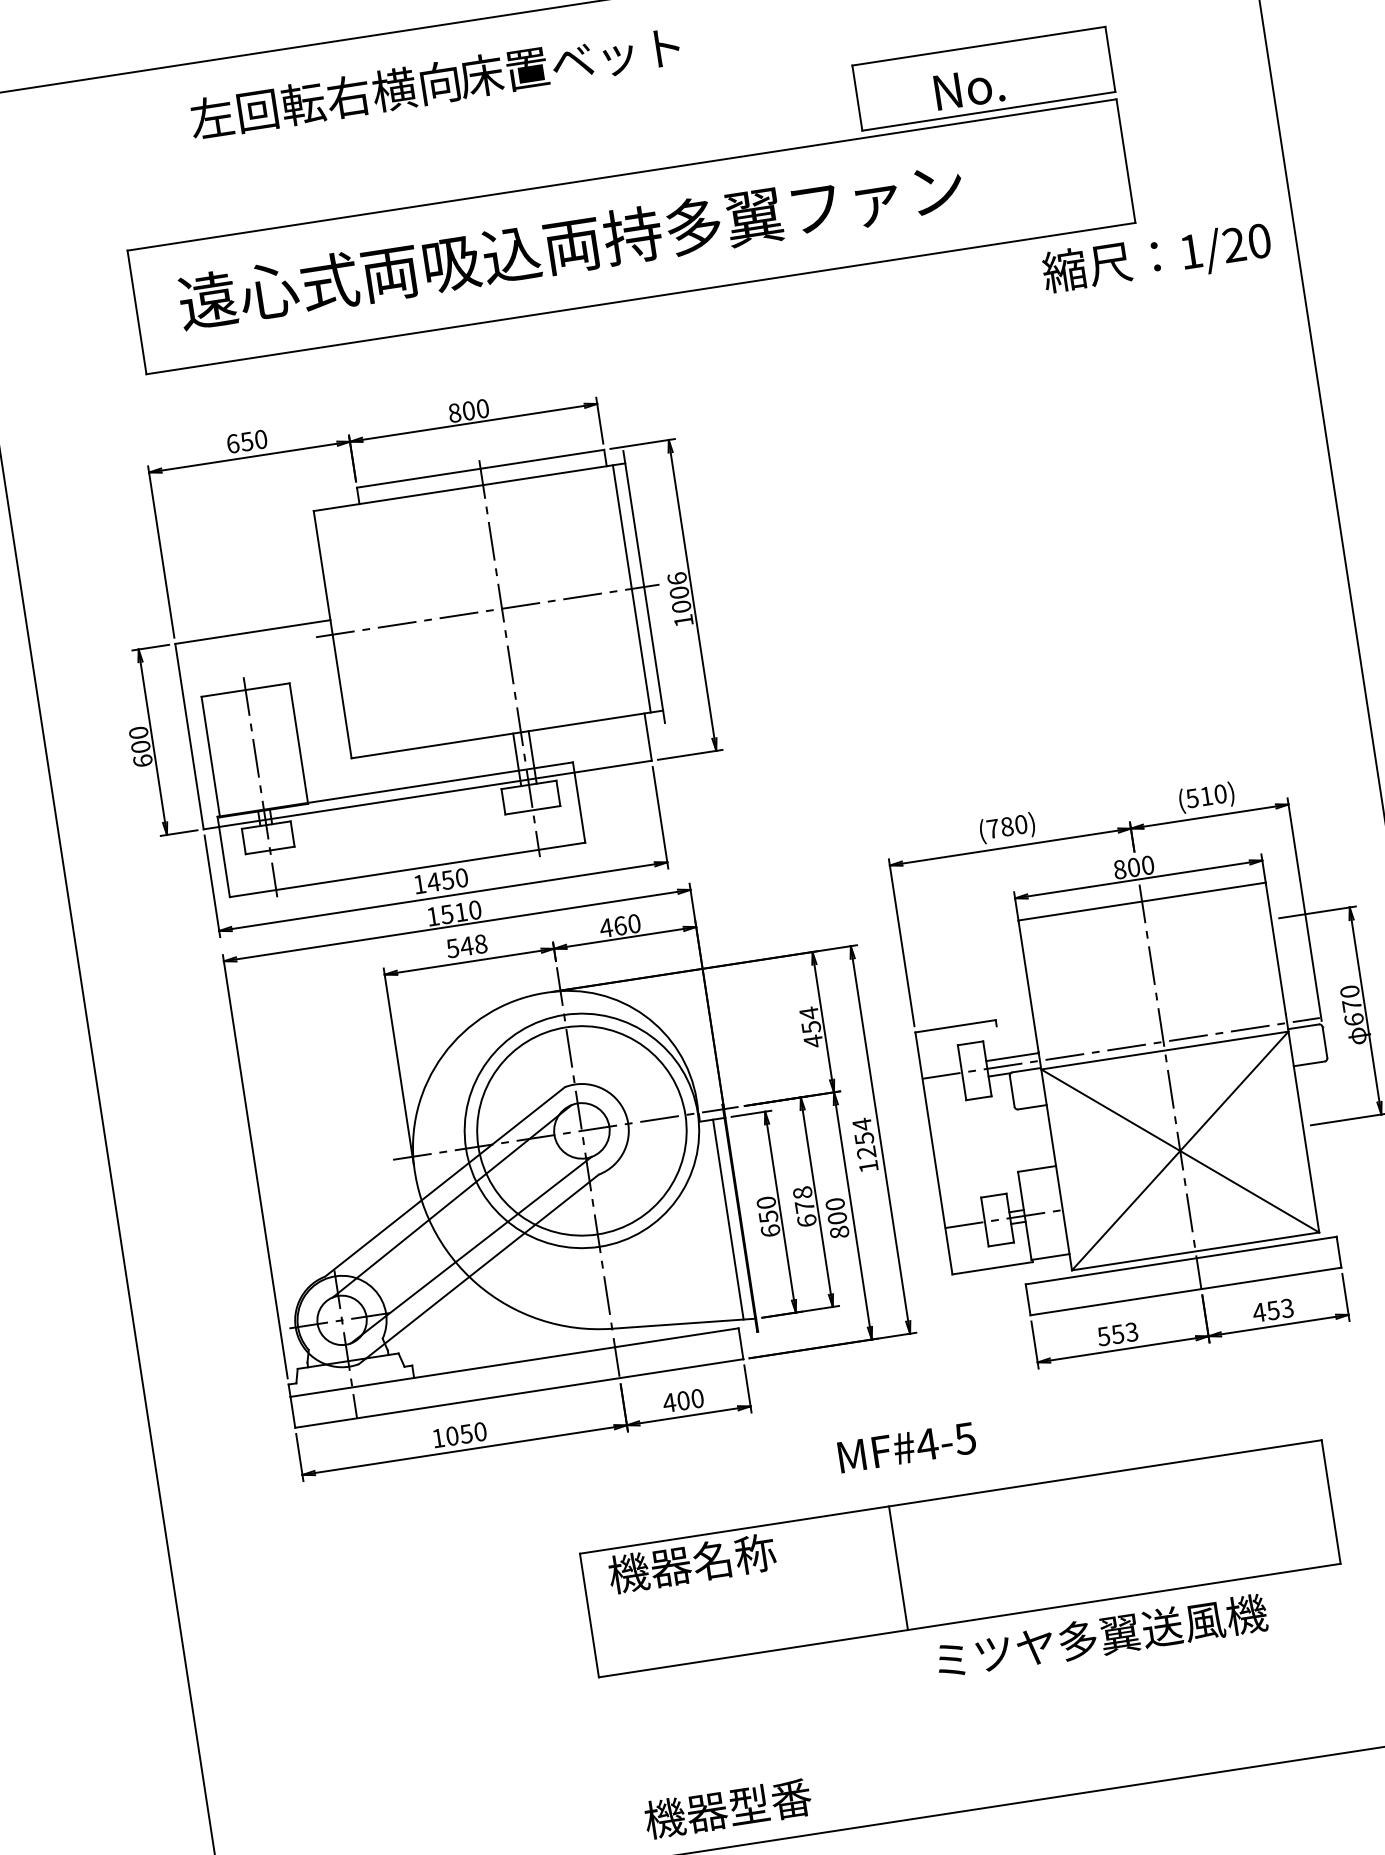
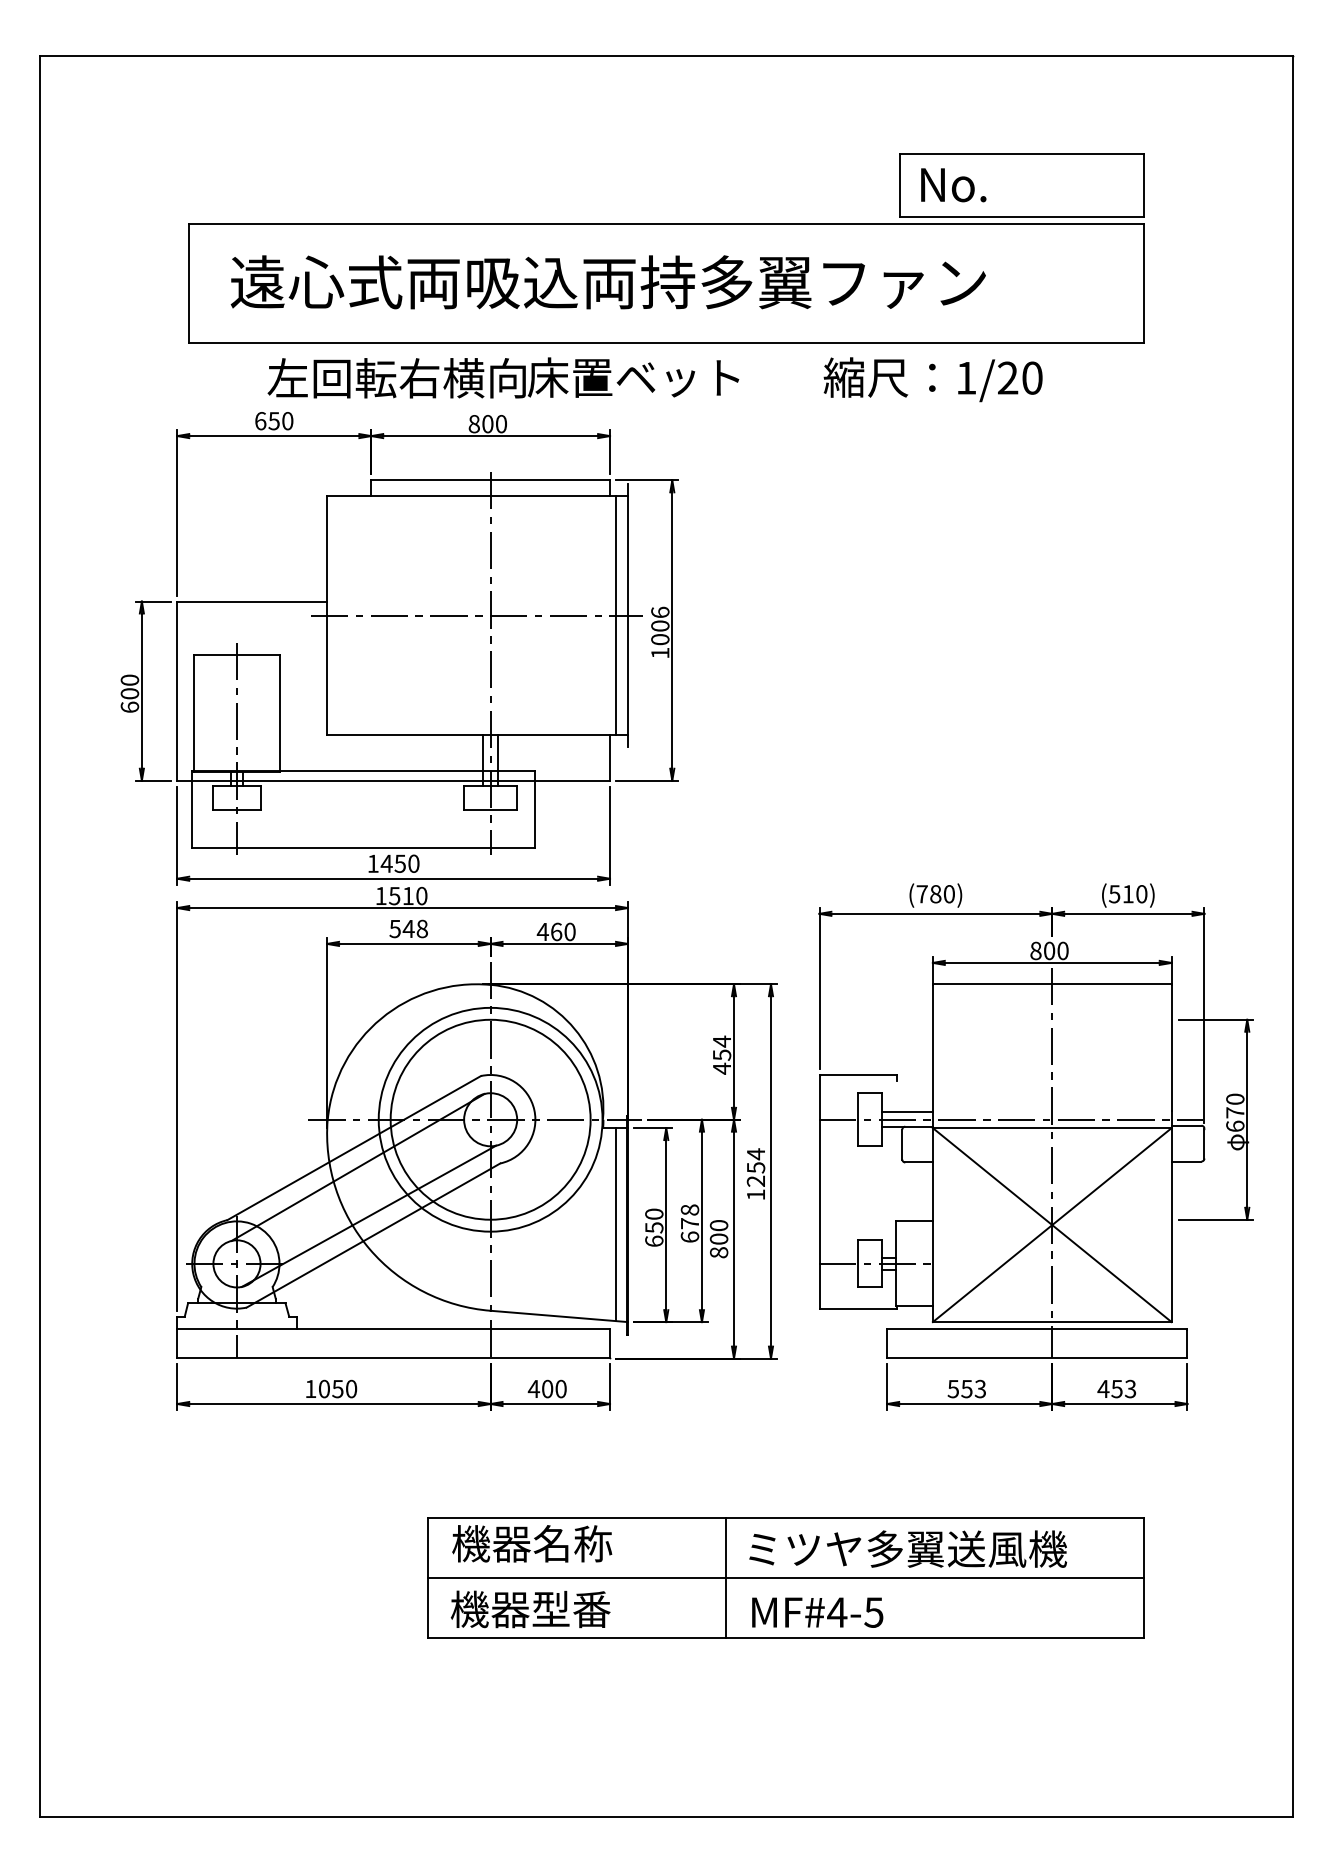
text: (435, 82) -> (503, 377), moved
text: (969, 88) -> (953, 185), moved
text: (1156, 258) -> (932, 379), moved
text: (906, 1447) -> (817, 1612), moved
line: (959, 1559) -> (785, 1578), added
text: (1101, 1636) -> (907, 1548), moved
text: (727, 1808) -> (530, 1609), moved

